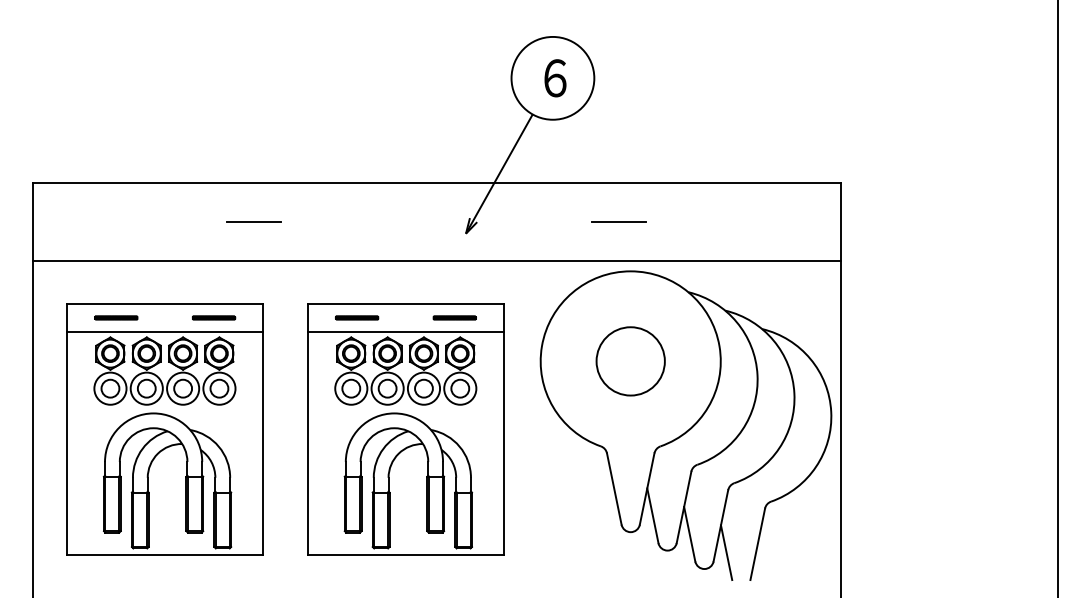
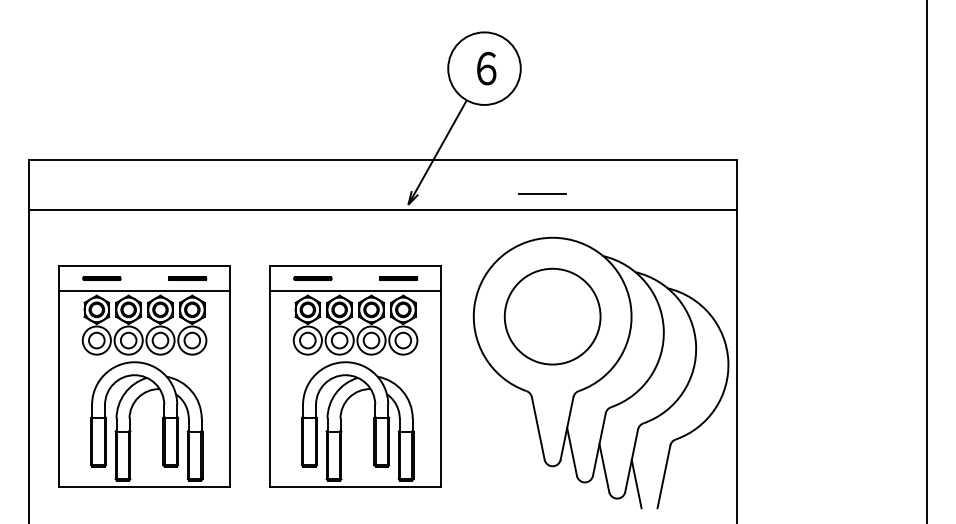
line: (253, 220) -> (222, 193), removed
line: (436, 260) -> (382, 210), moved
circle: (630, 361) -> (552, 316), size x1.6

